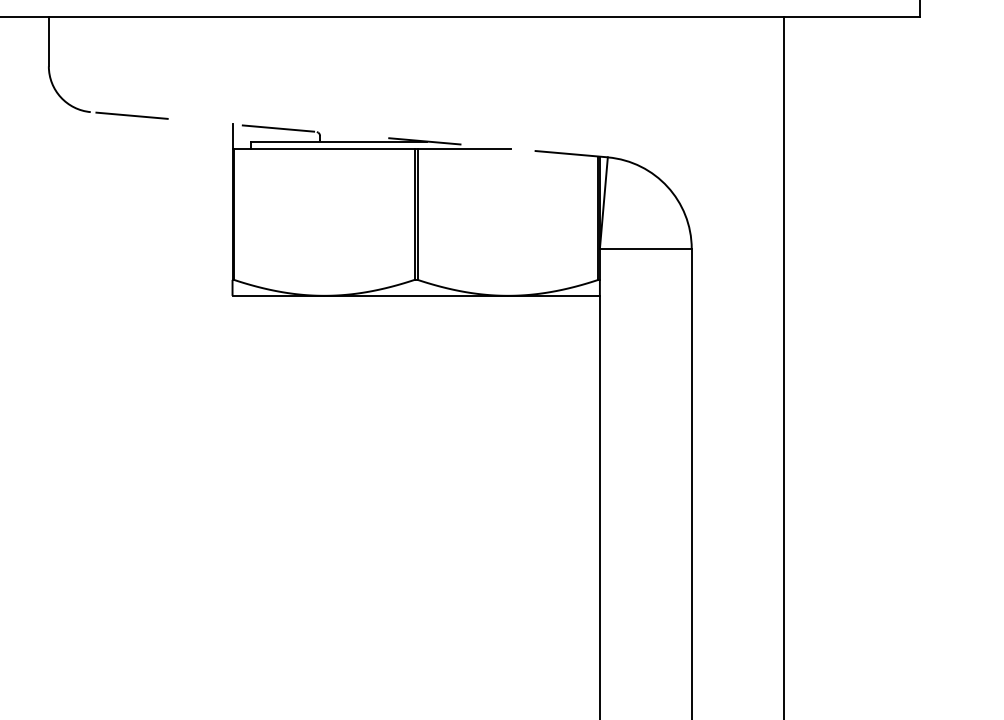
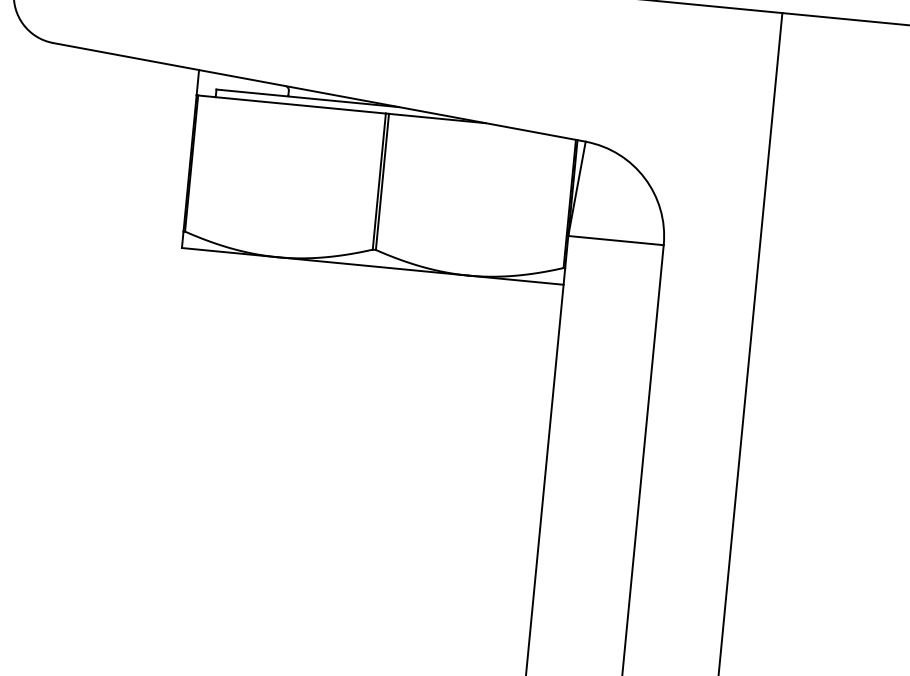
line: (349, 134) -> (319, 92), dashed -> solid

